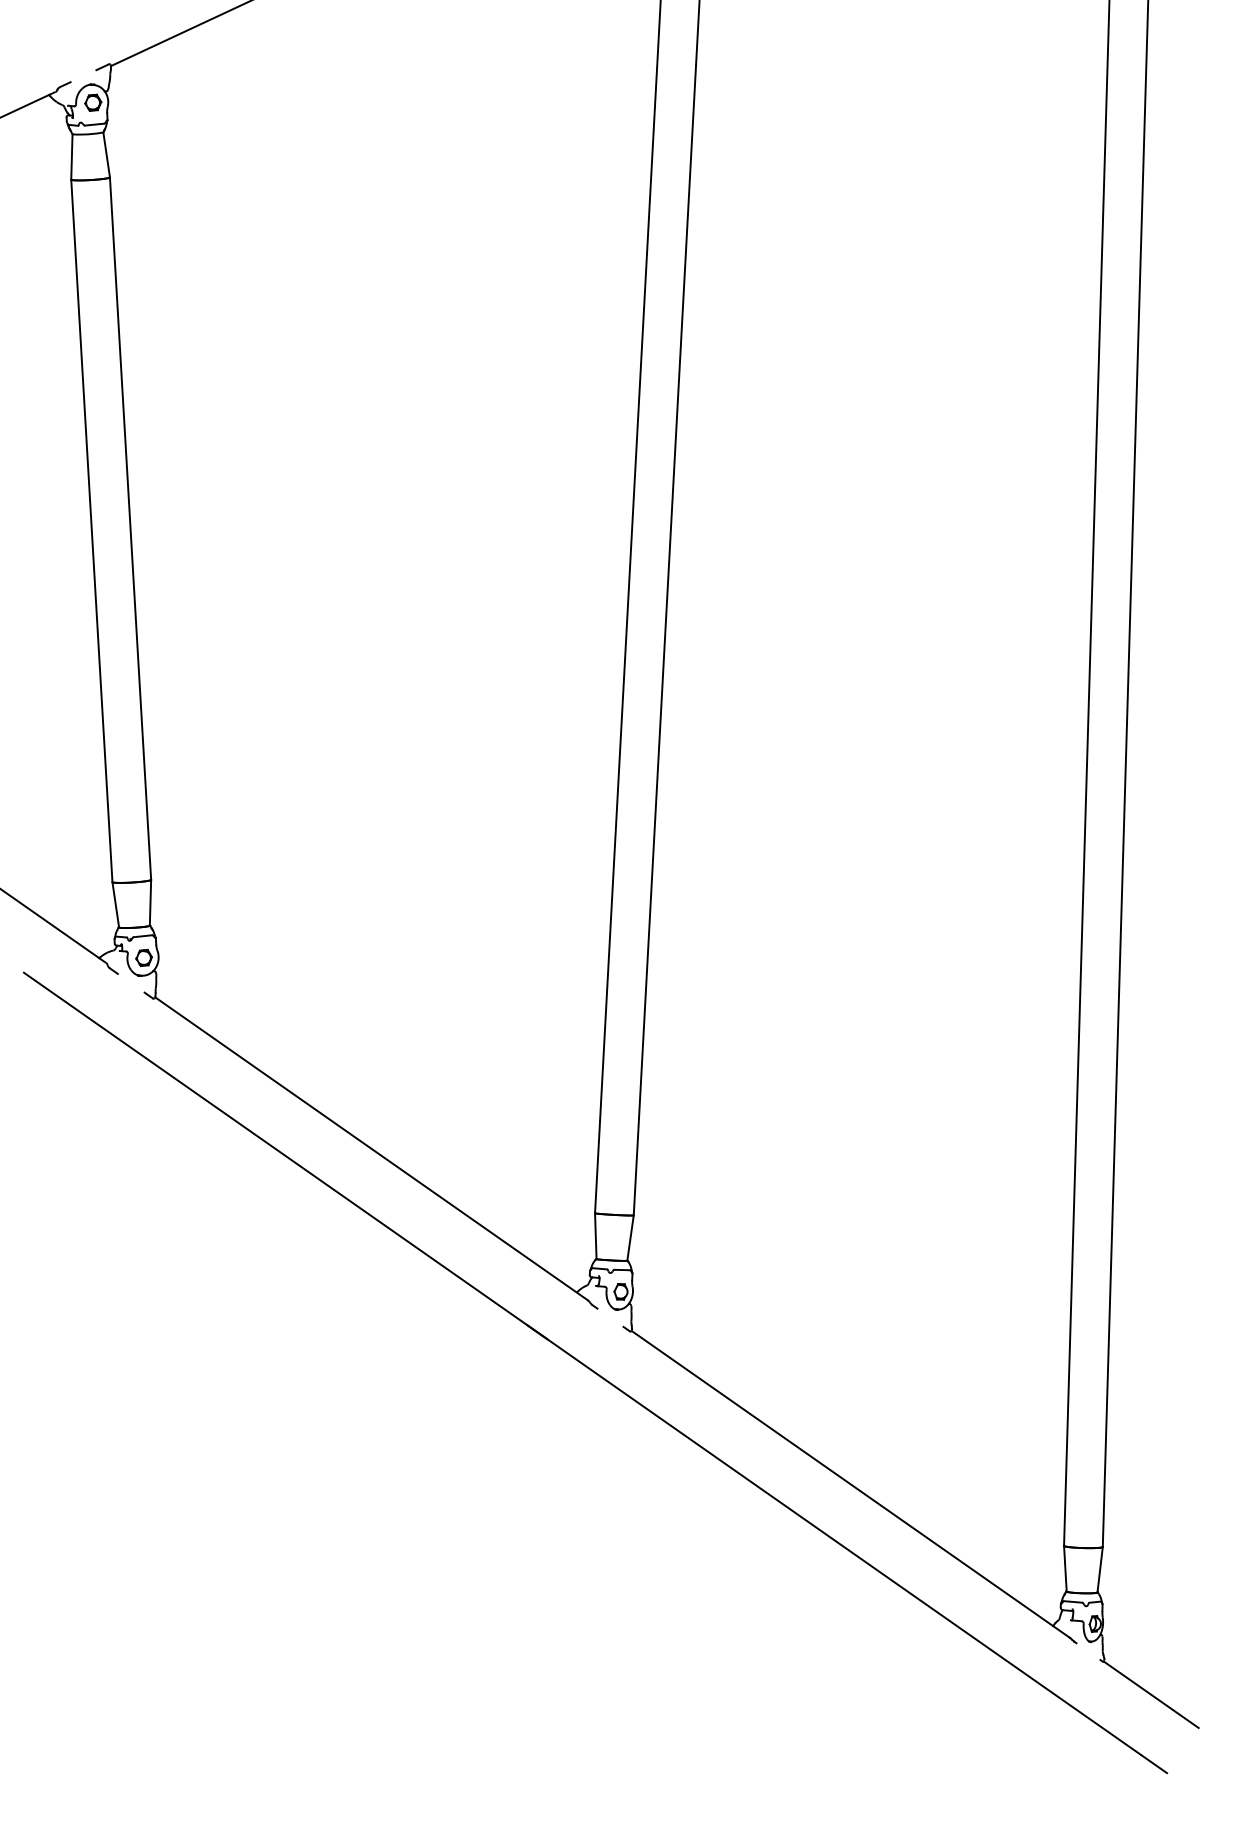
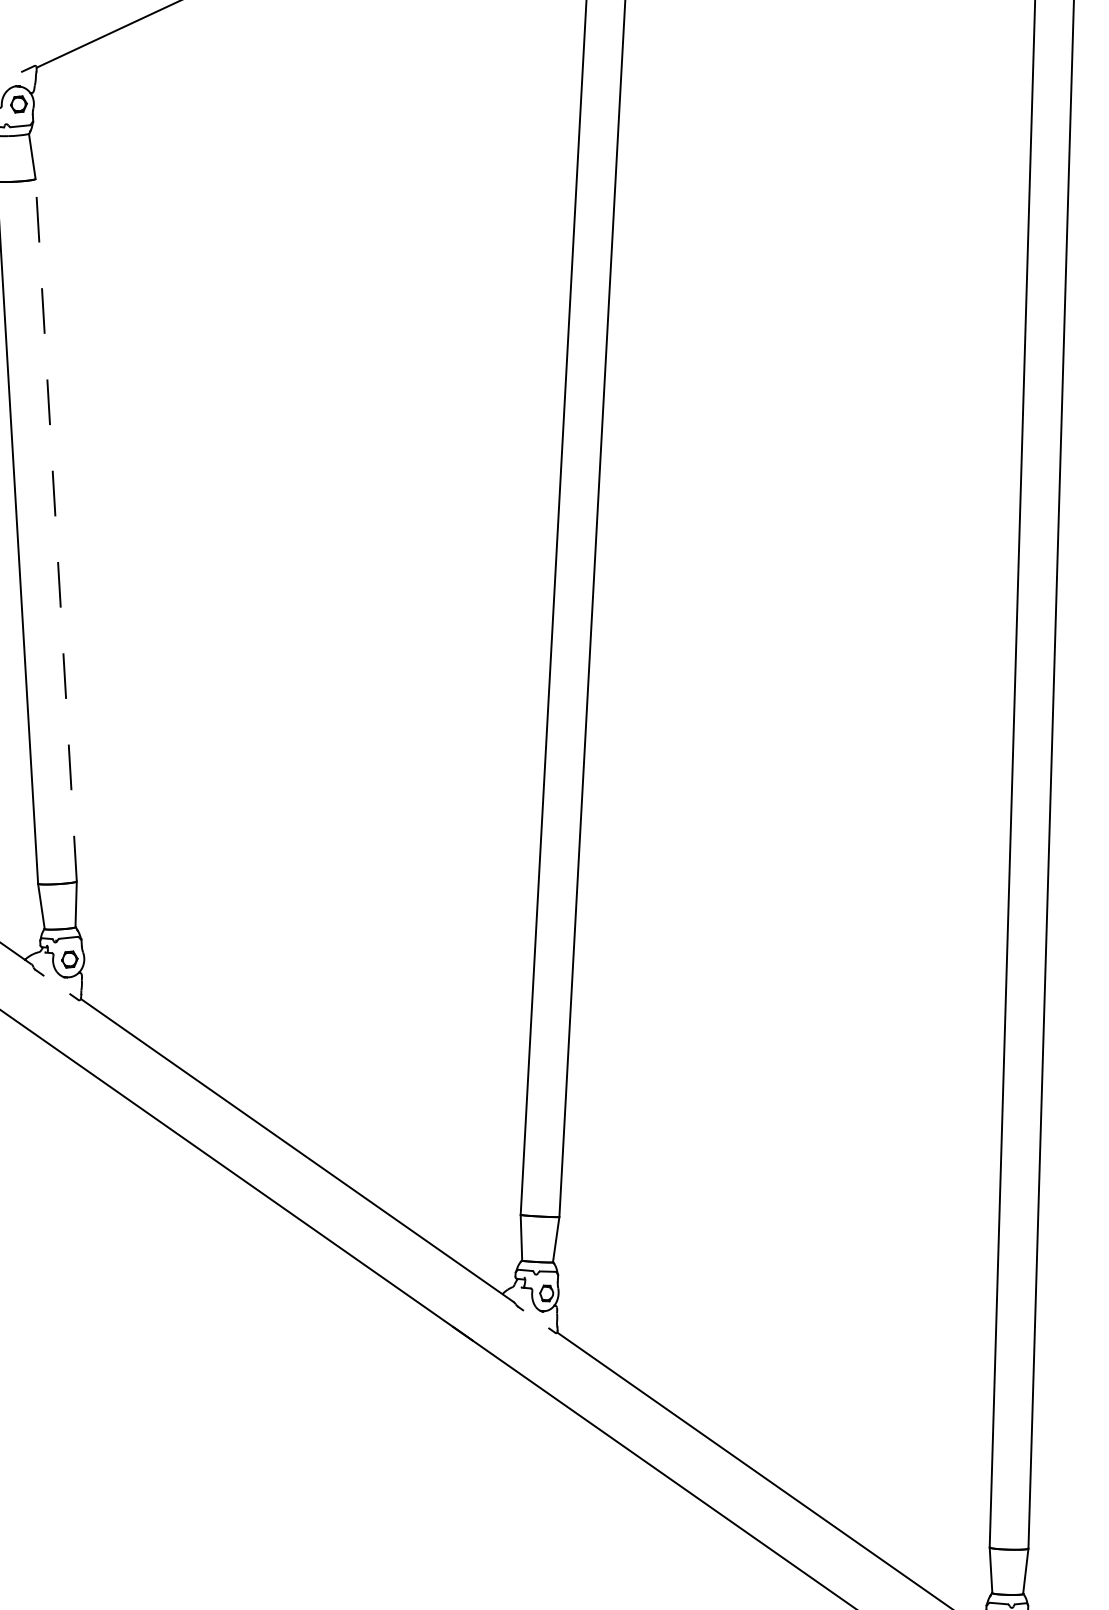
line: (130, 528) -> (56, 530), solid -> dashed

